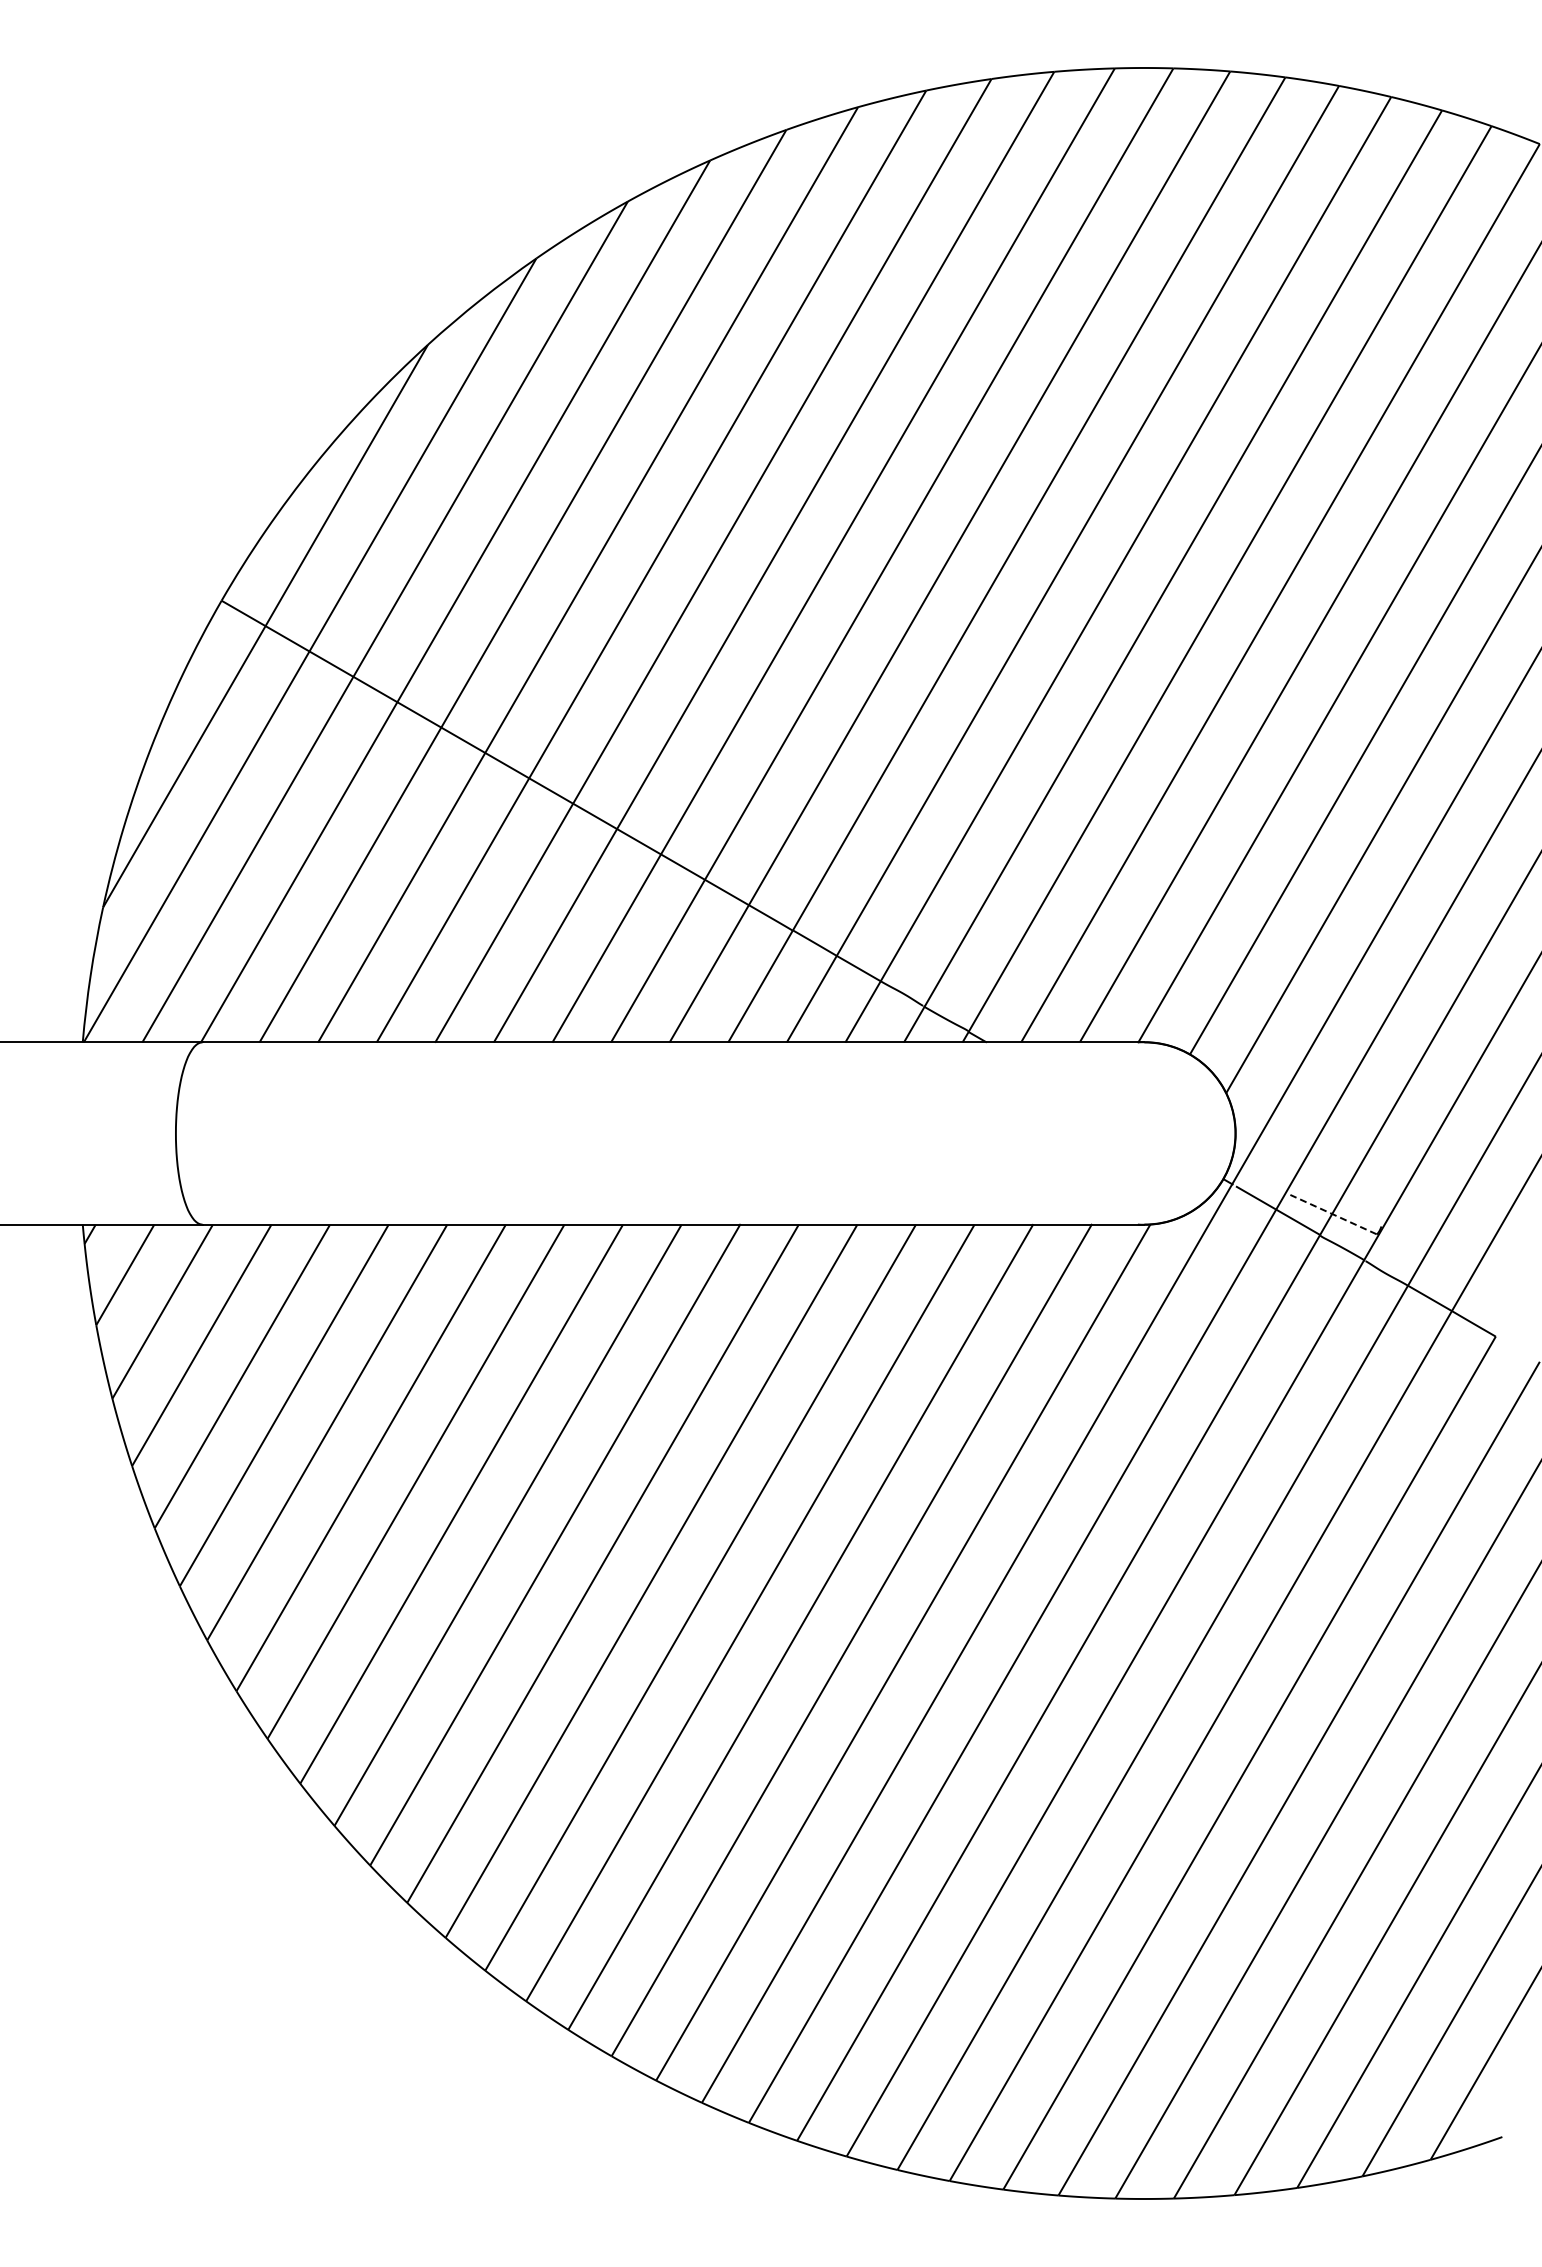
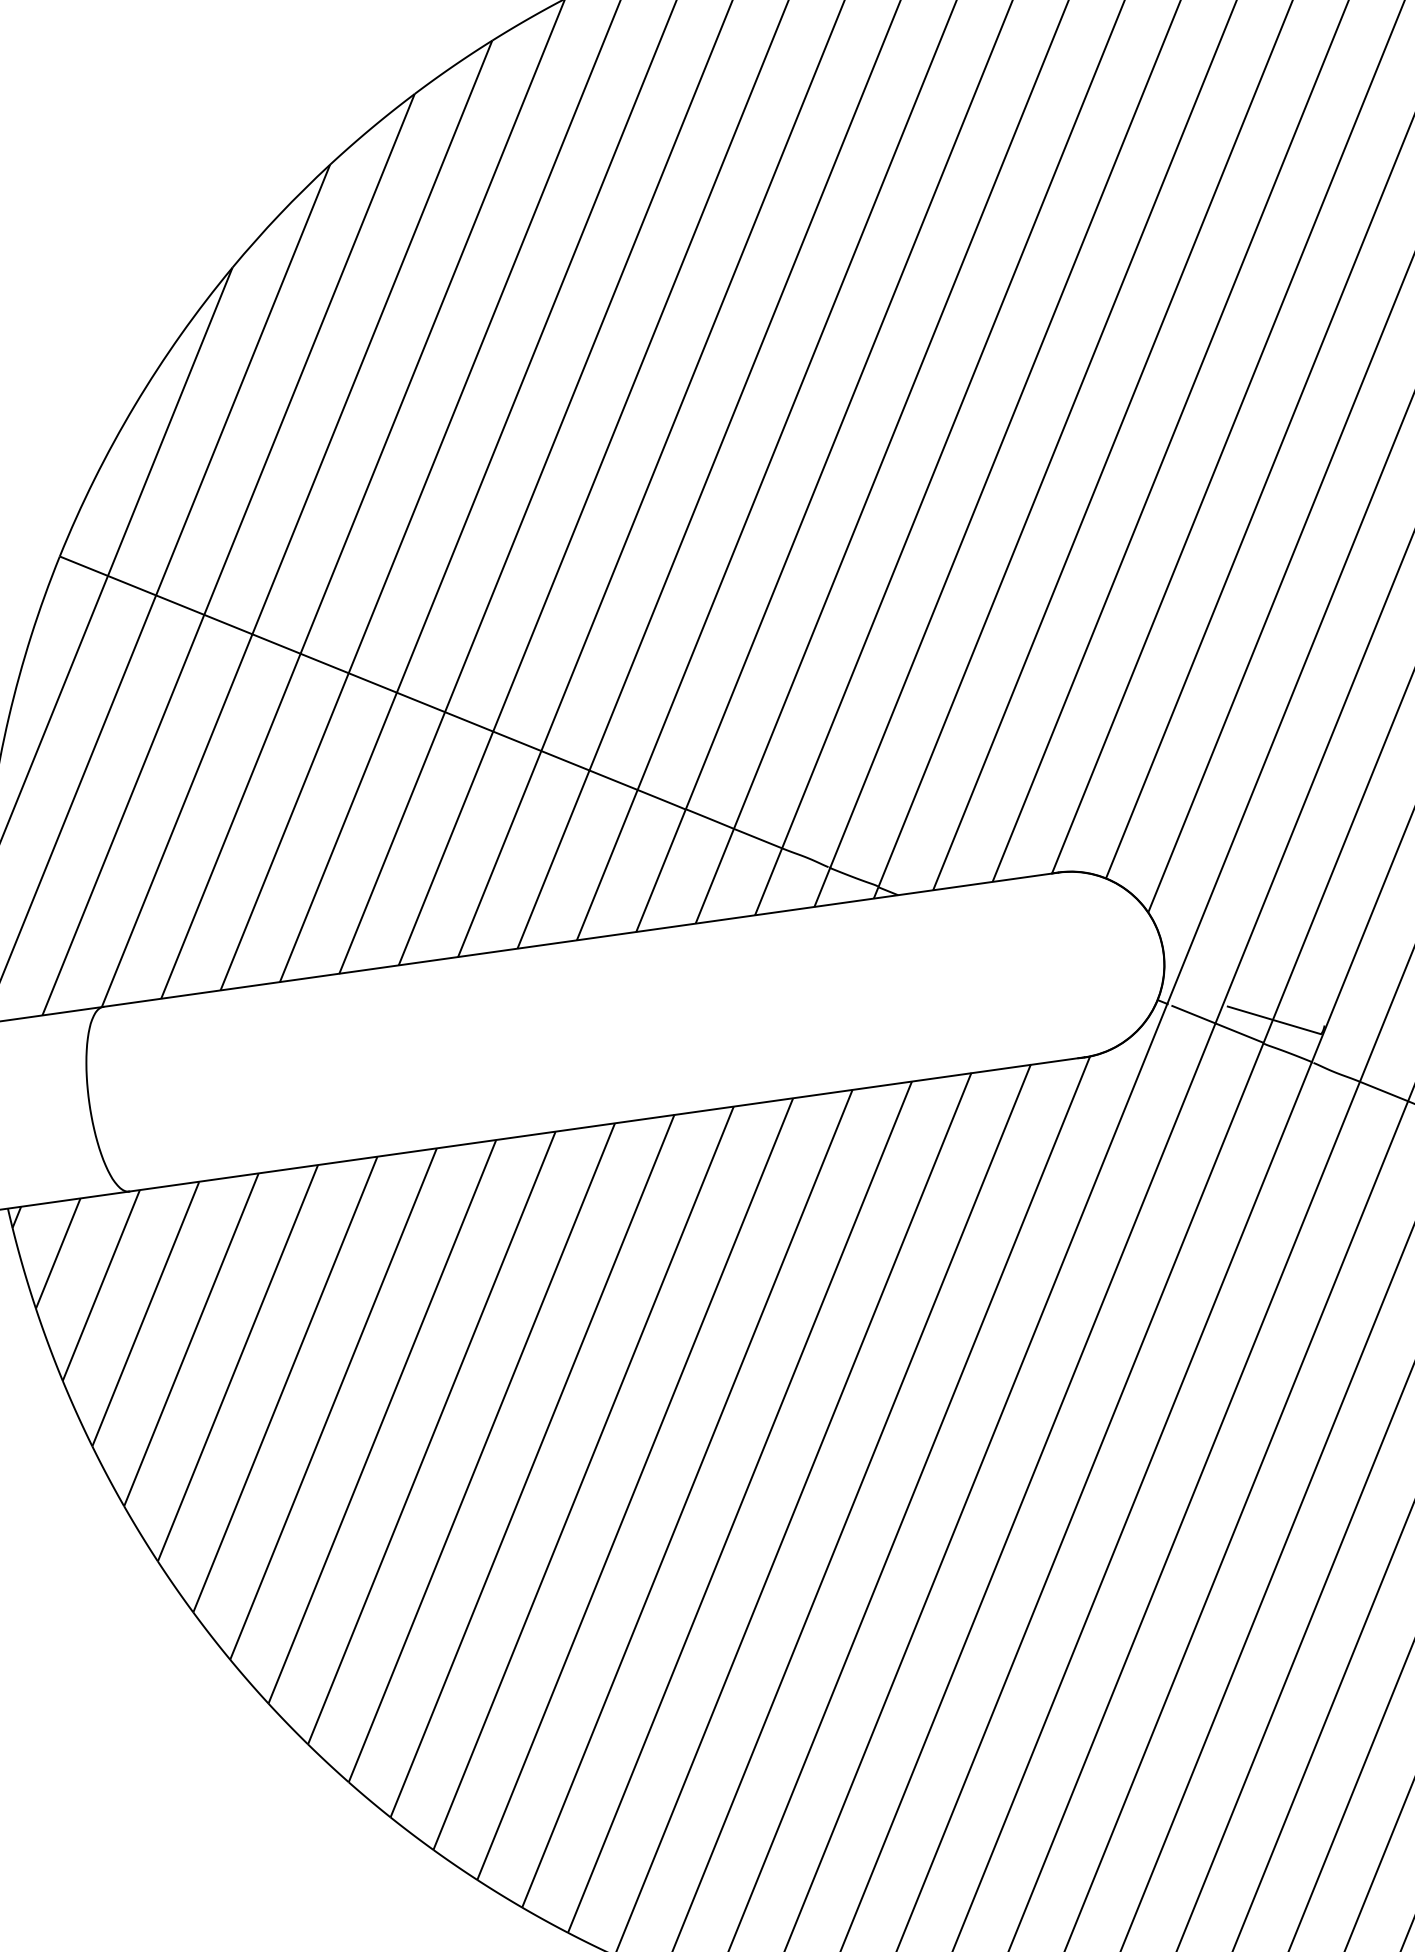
line: (1333, 1214) -> (1274, 1020), dashed -> solid

